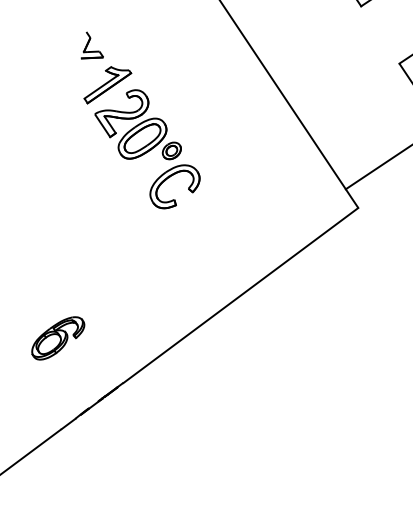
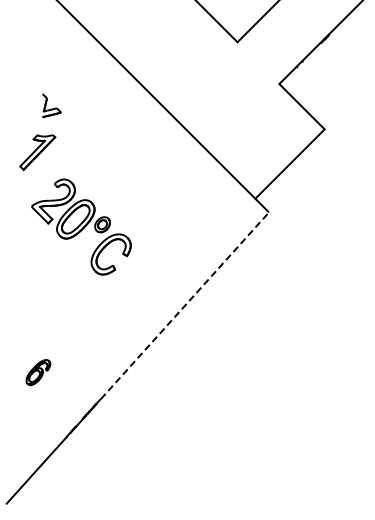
part: (93, 47) -> (51, 105), moved
part: (147, 148) -> (81, 226), moved
line: (240, 295) -> (184, 305), solid -> dashed
part: (58, 338) -> (38, 372), size x0.6

